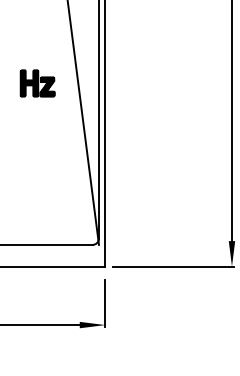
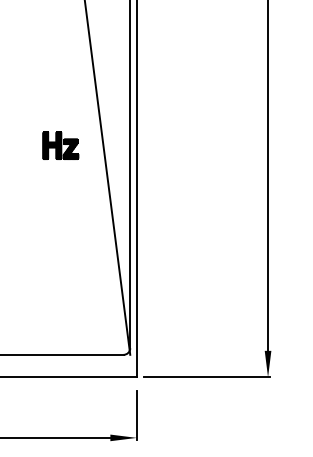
part: (37, 83) -> (60, 145), moved

